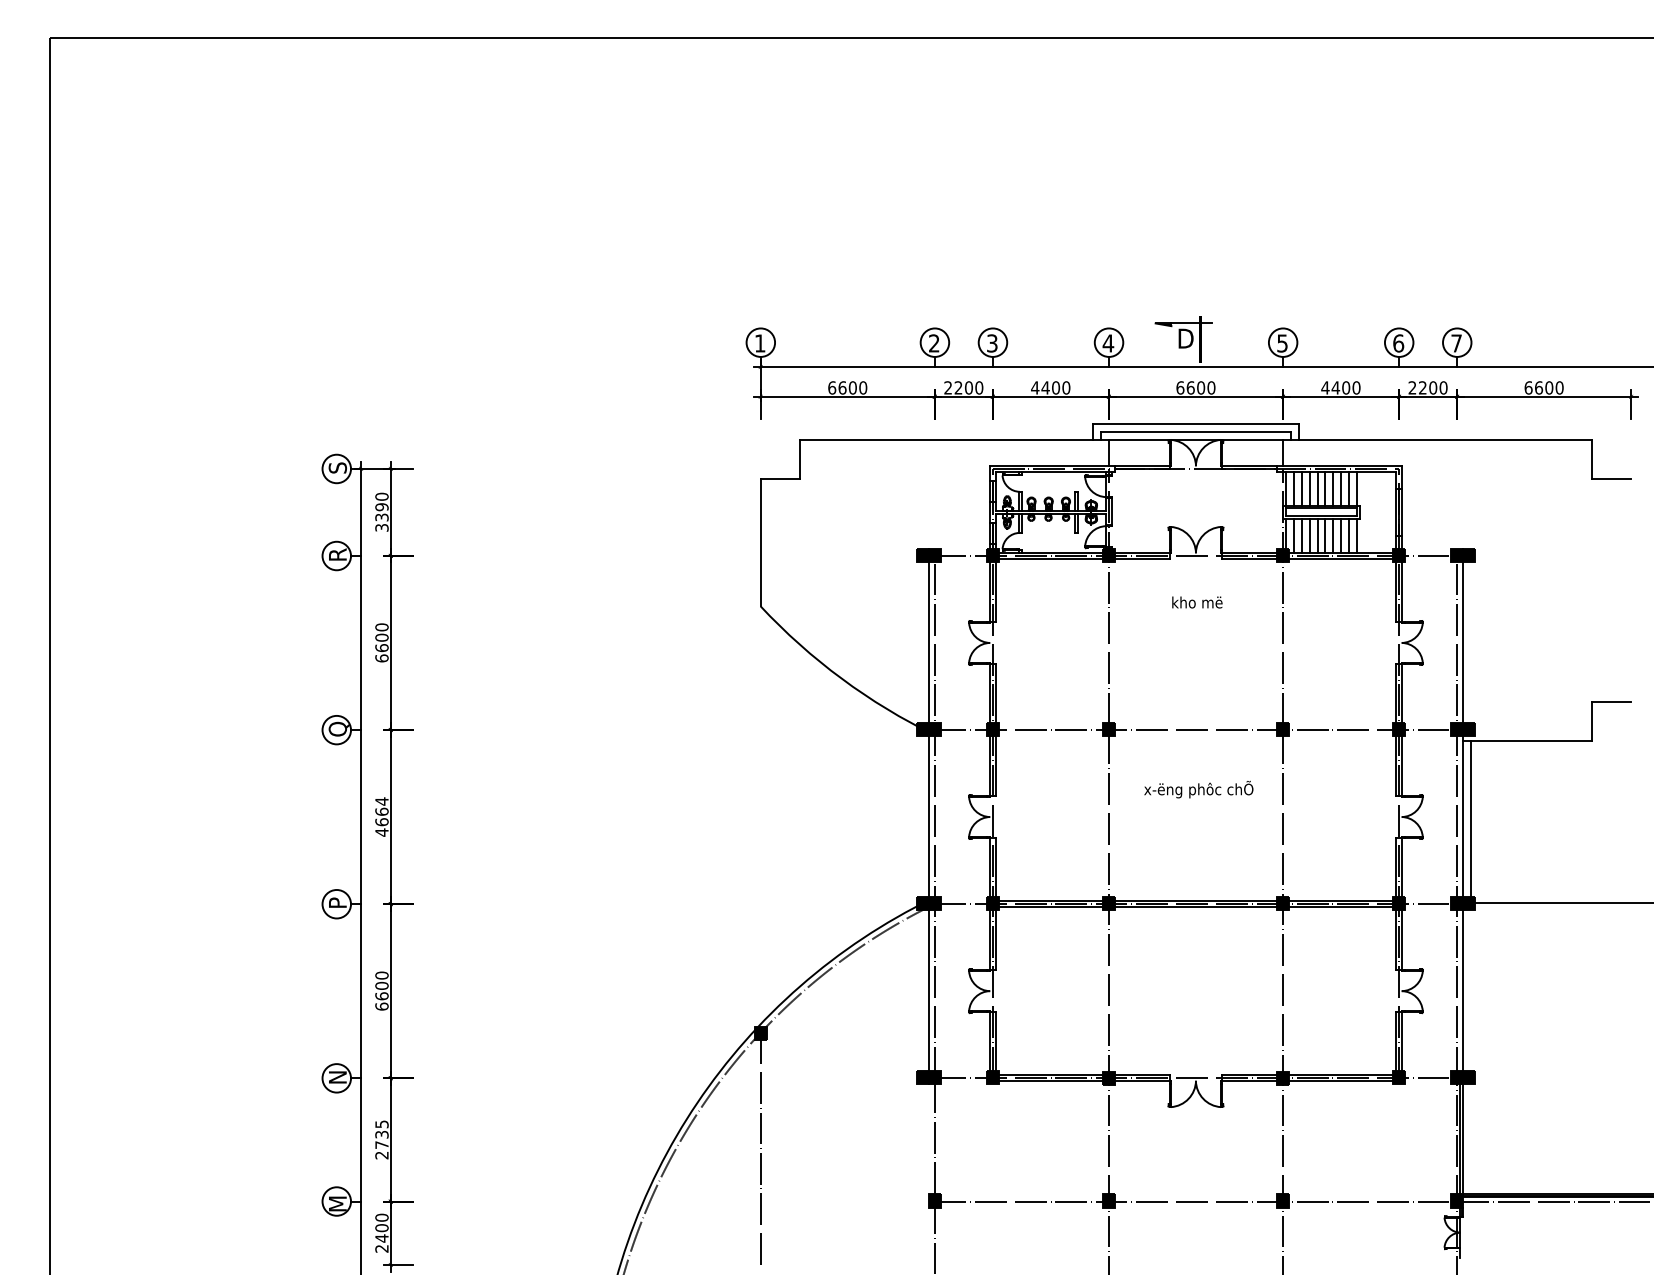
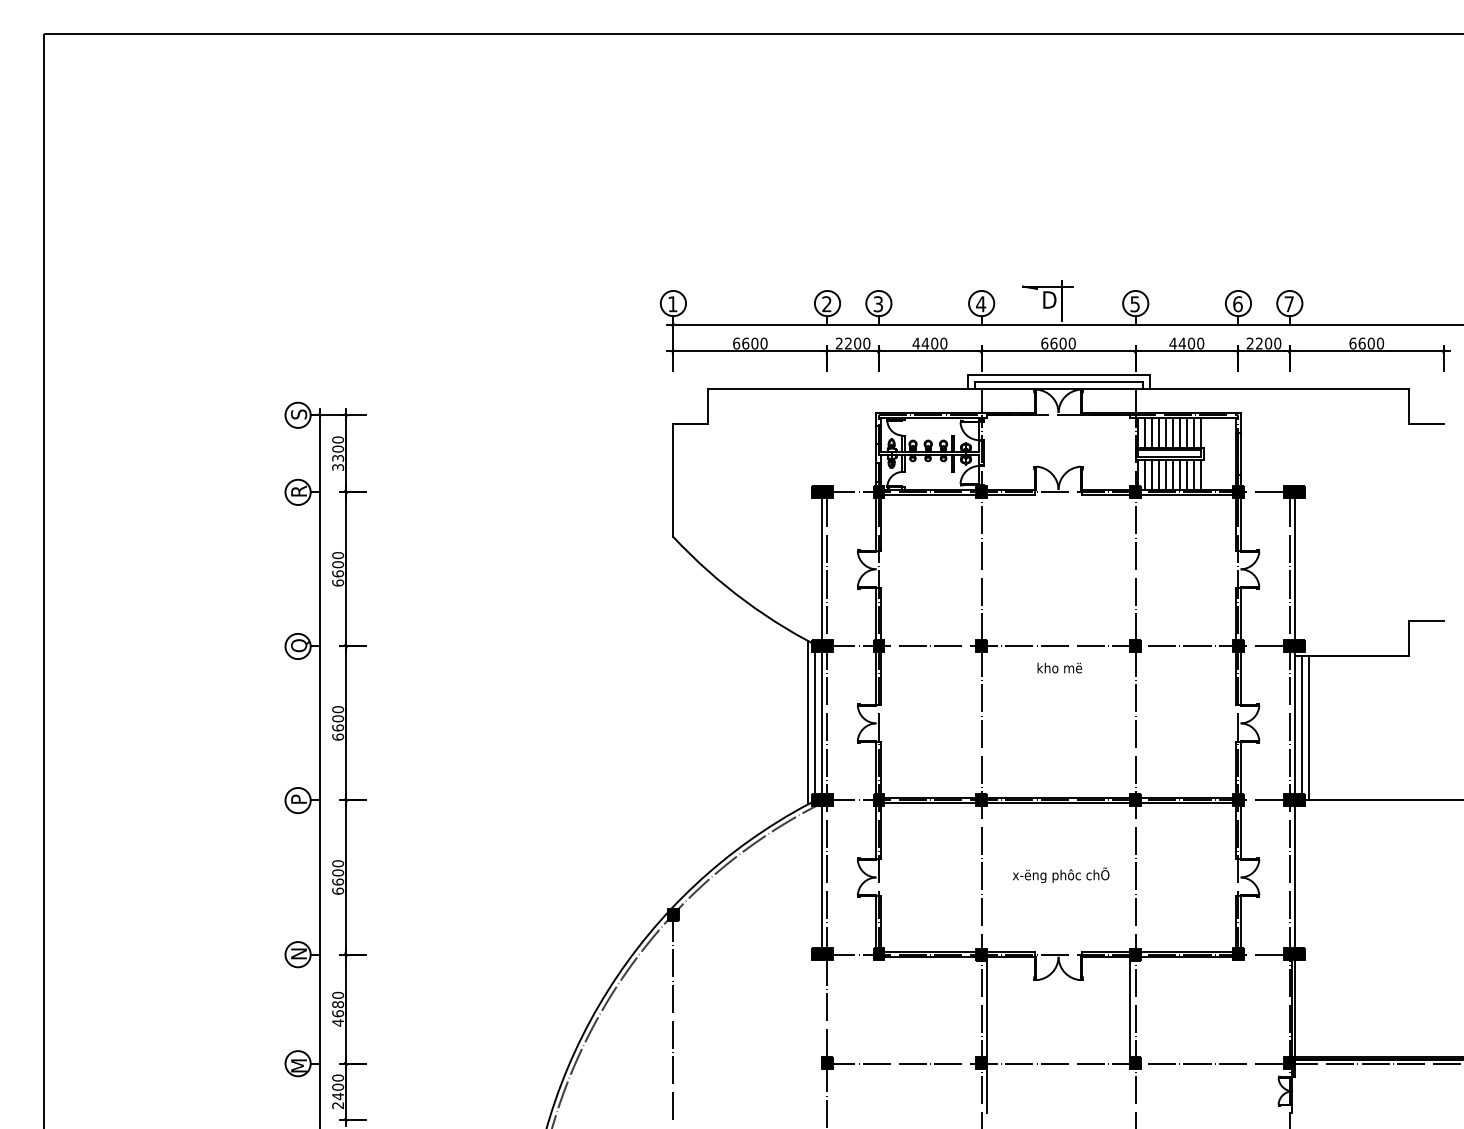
text: (381, 507) -> (337, 449), 3390 -> 3300
text: (1197, 602) -> (1059, 668), moved
text: (1198, 789) -> (1060, 875), moved
line: (920, 815) -> (814, 722), added
text: (381, 816) -> (337, 722), 4664 -> 6600
line: (913, 816) -> (808, 722), added
line: (1478, 822) -> (1308, 728), added
text: (381, 1139) -> (337, 1008), 2735 -> 4680
line: (1277, 1139) -> (1130, 1008), added
line: (1114, 1171) -> (986, 1037), added

